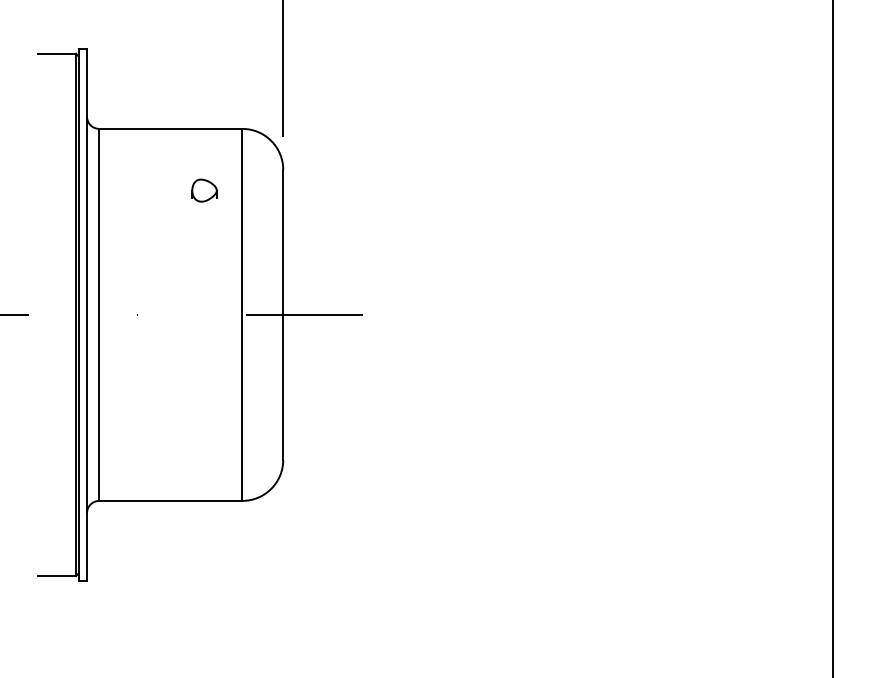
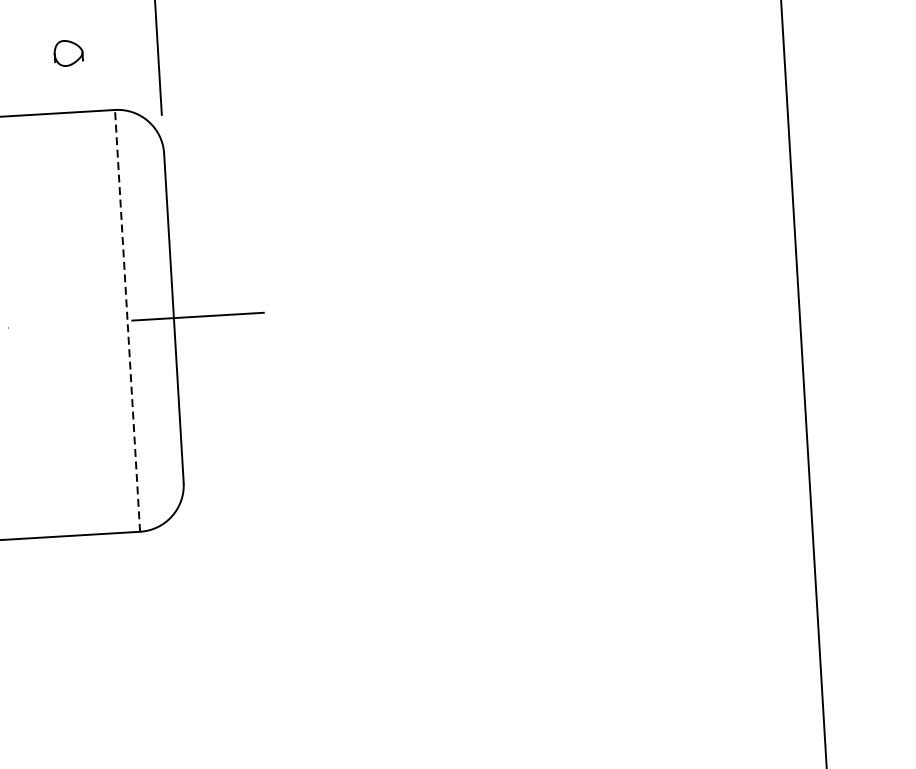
part: (204, 190) -> (68, 53), moved
line: (242, 314) -> (127, 320), solid -> dashed

